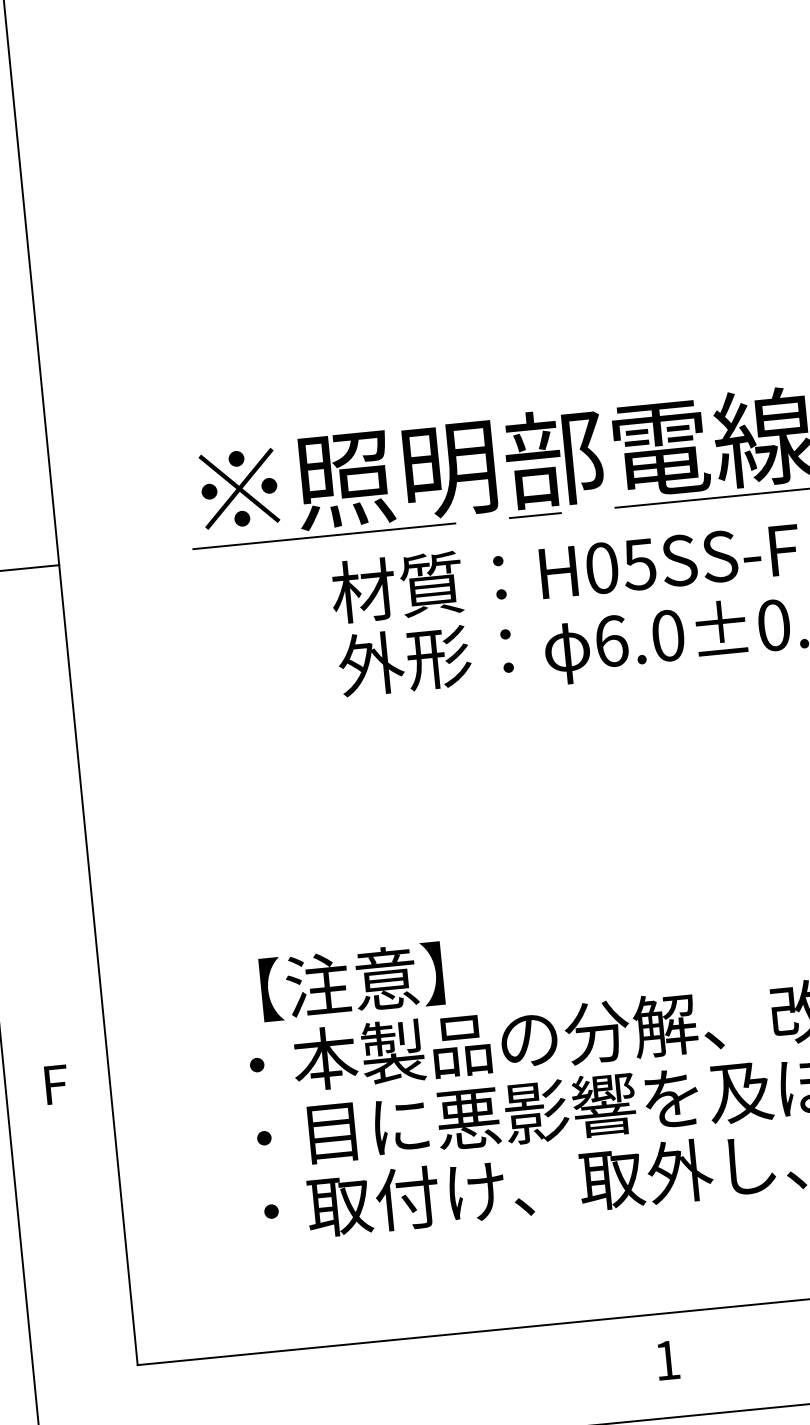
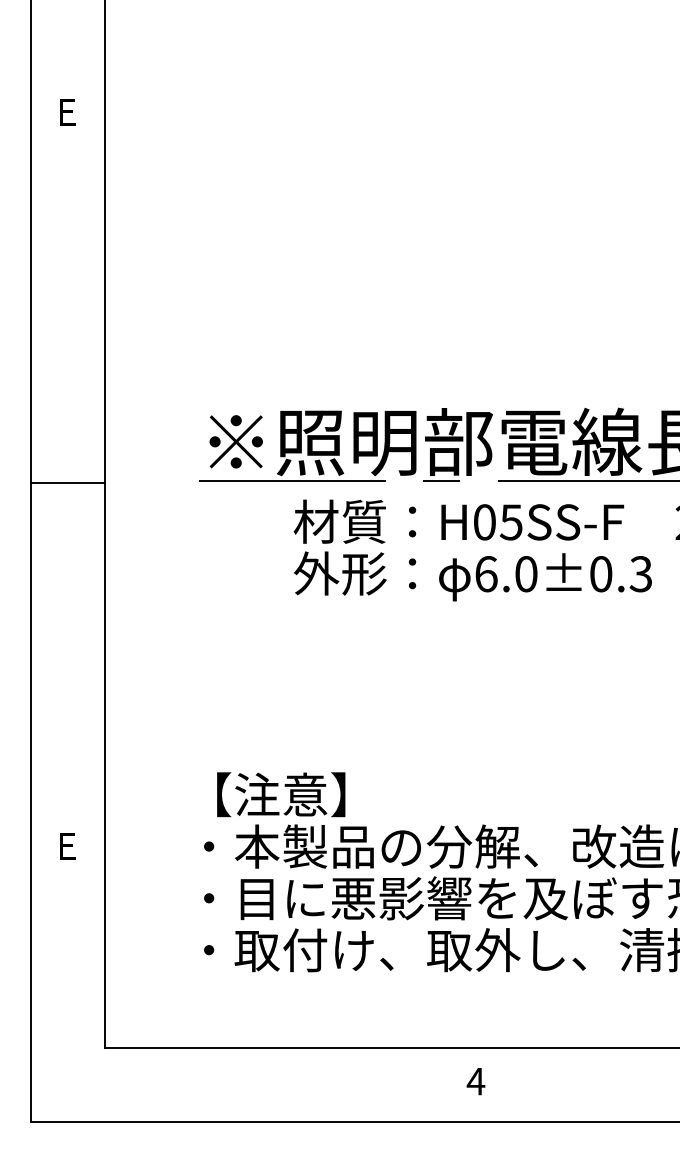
text: (60, 1091) -> (69, 851), F -> E
text: (666, 1360) -> (475, 1081), 1 -> 4

